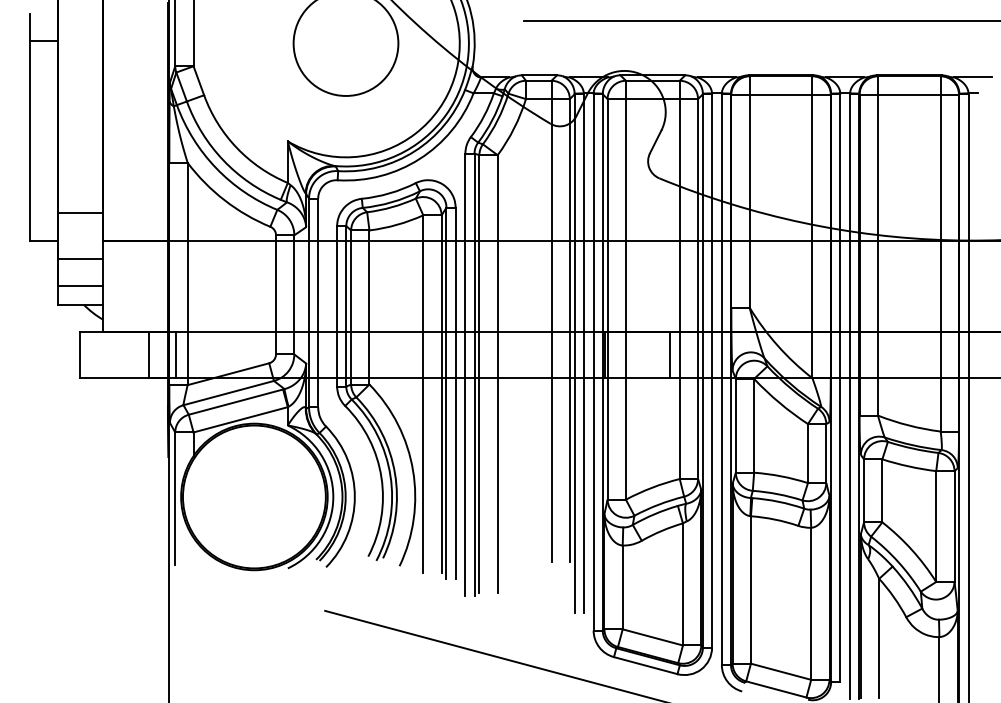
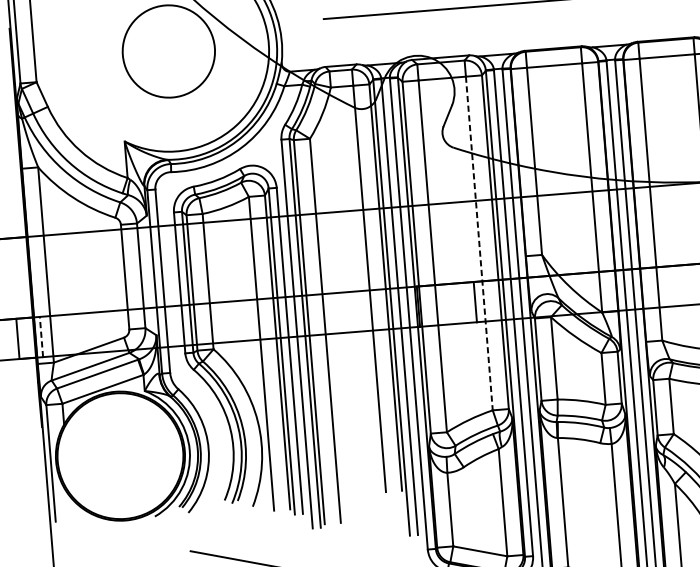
line: (679, 289) -> (479, 243), solid -> dashed
line: (175, 355) -> (41, 337), solid -> dashed

